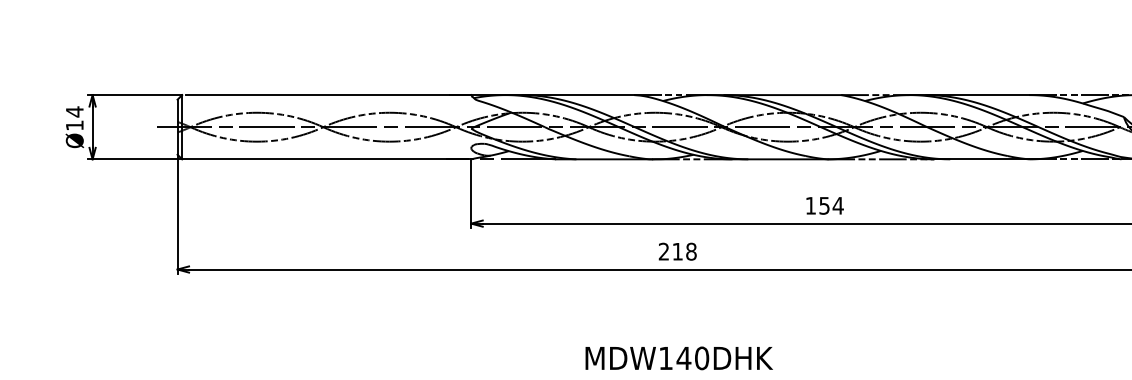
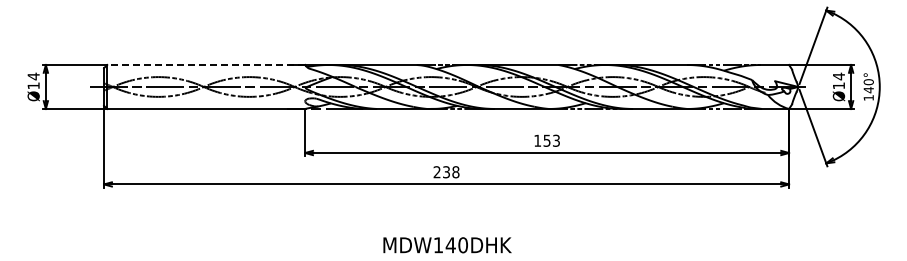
line: (328, 94) -> (207, 64), solid -> dashed
text: (838, 205) -> (556, 140), 154 -> 153
text: (677, 252) -> (446, 172), 218 -> 238

